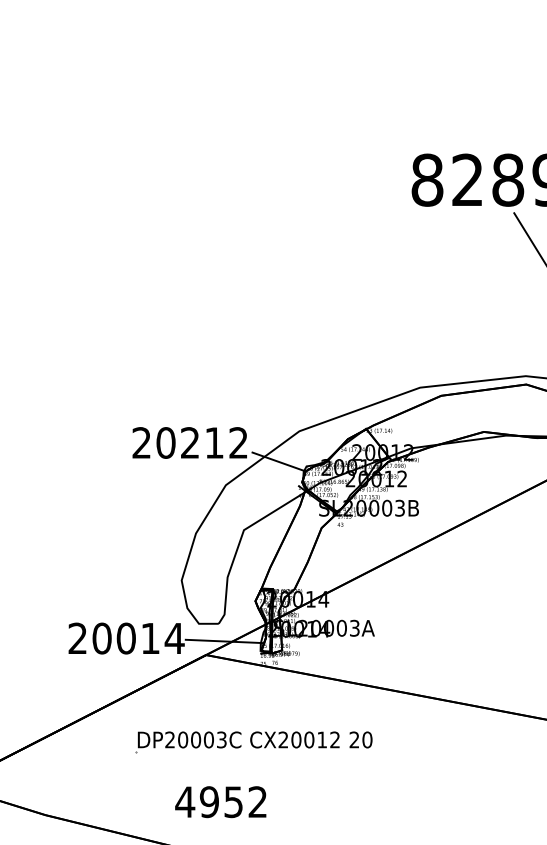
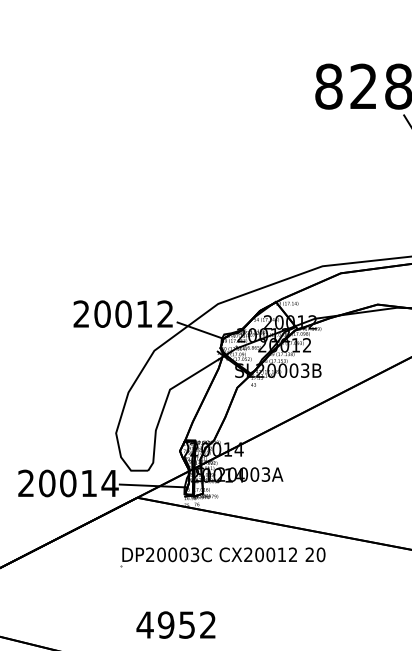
text: (189, 442) -> (122, 313), 20212 -> 20012
part: (253, 742) -> (222, 557), moved
text: (220, 802) -> (175, 625), moved

